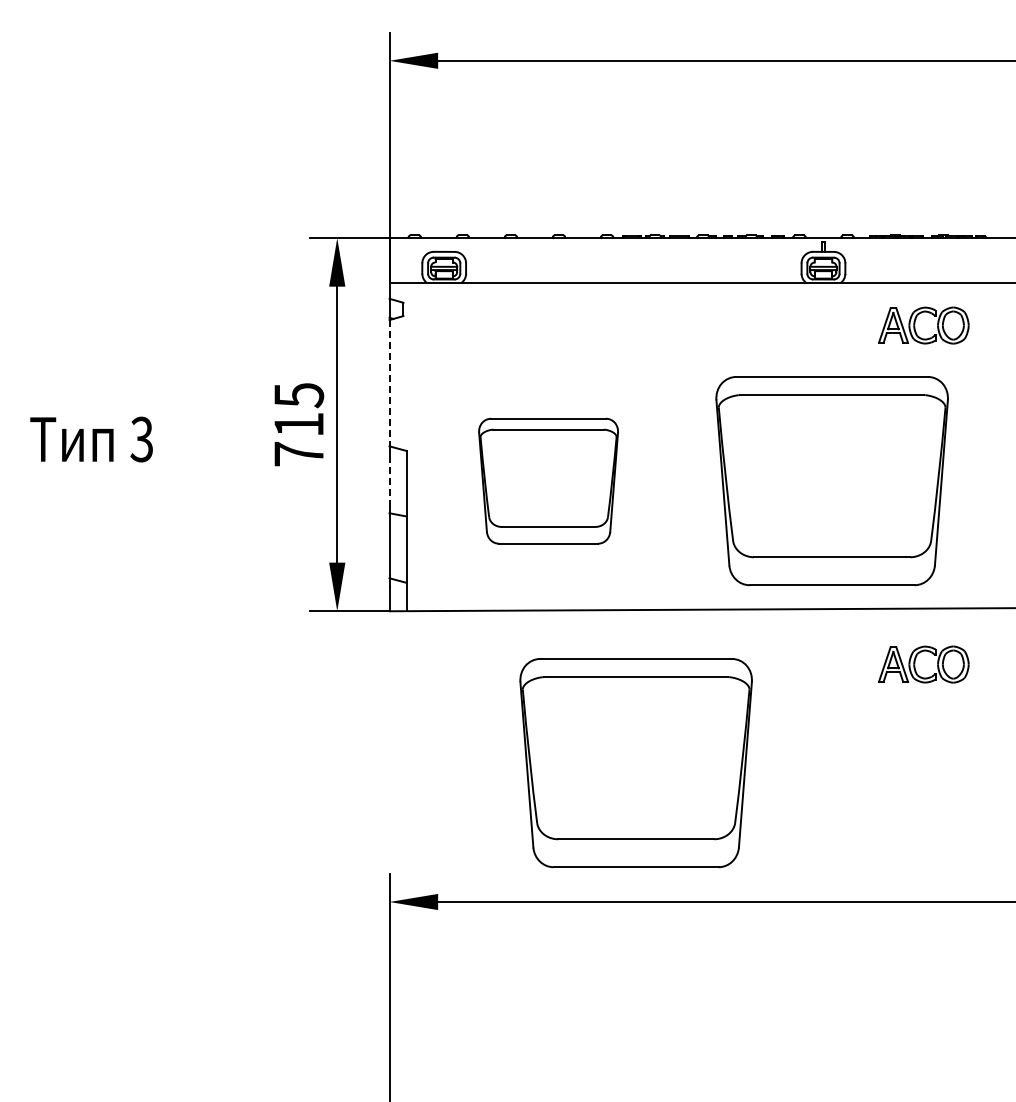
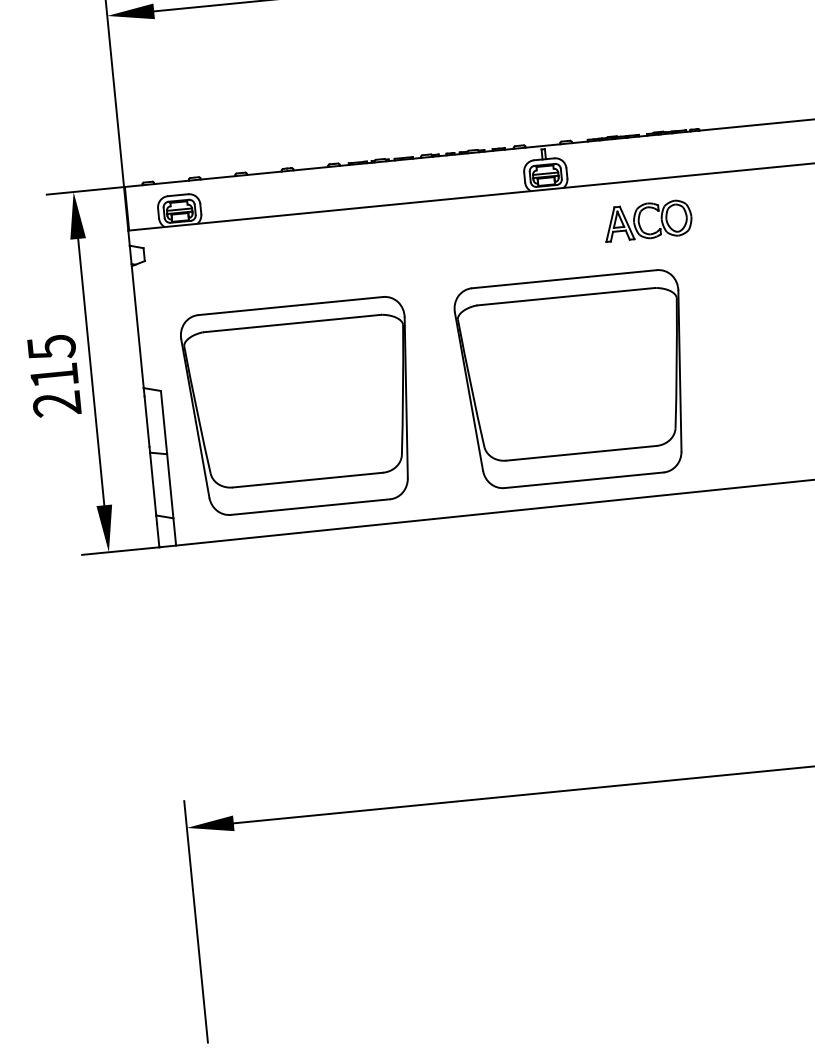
line: (389, 383) -> (137, 327), dashed -> solid
text: (298, 453) -> (56, 403), 715 -> 215
line: (389, 480) -> (146, 421), dashed -> solid
part: (548, 481) -> (300, 406), size x1.67
part: (915, 664) -> (672, 548), removed
part: (635, 763) -> (411, 670), removed

